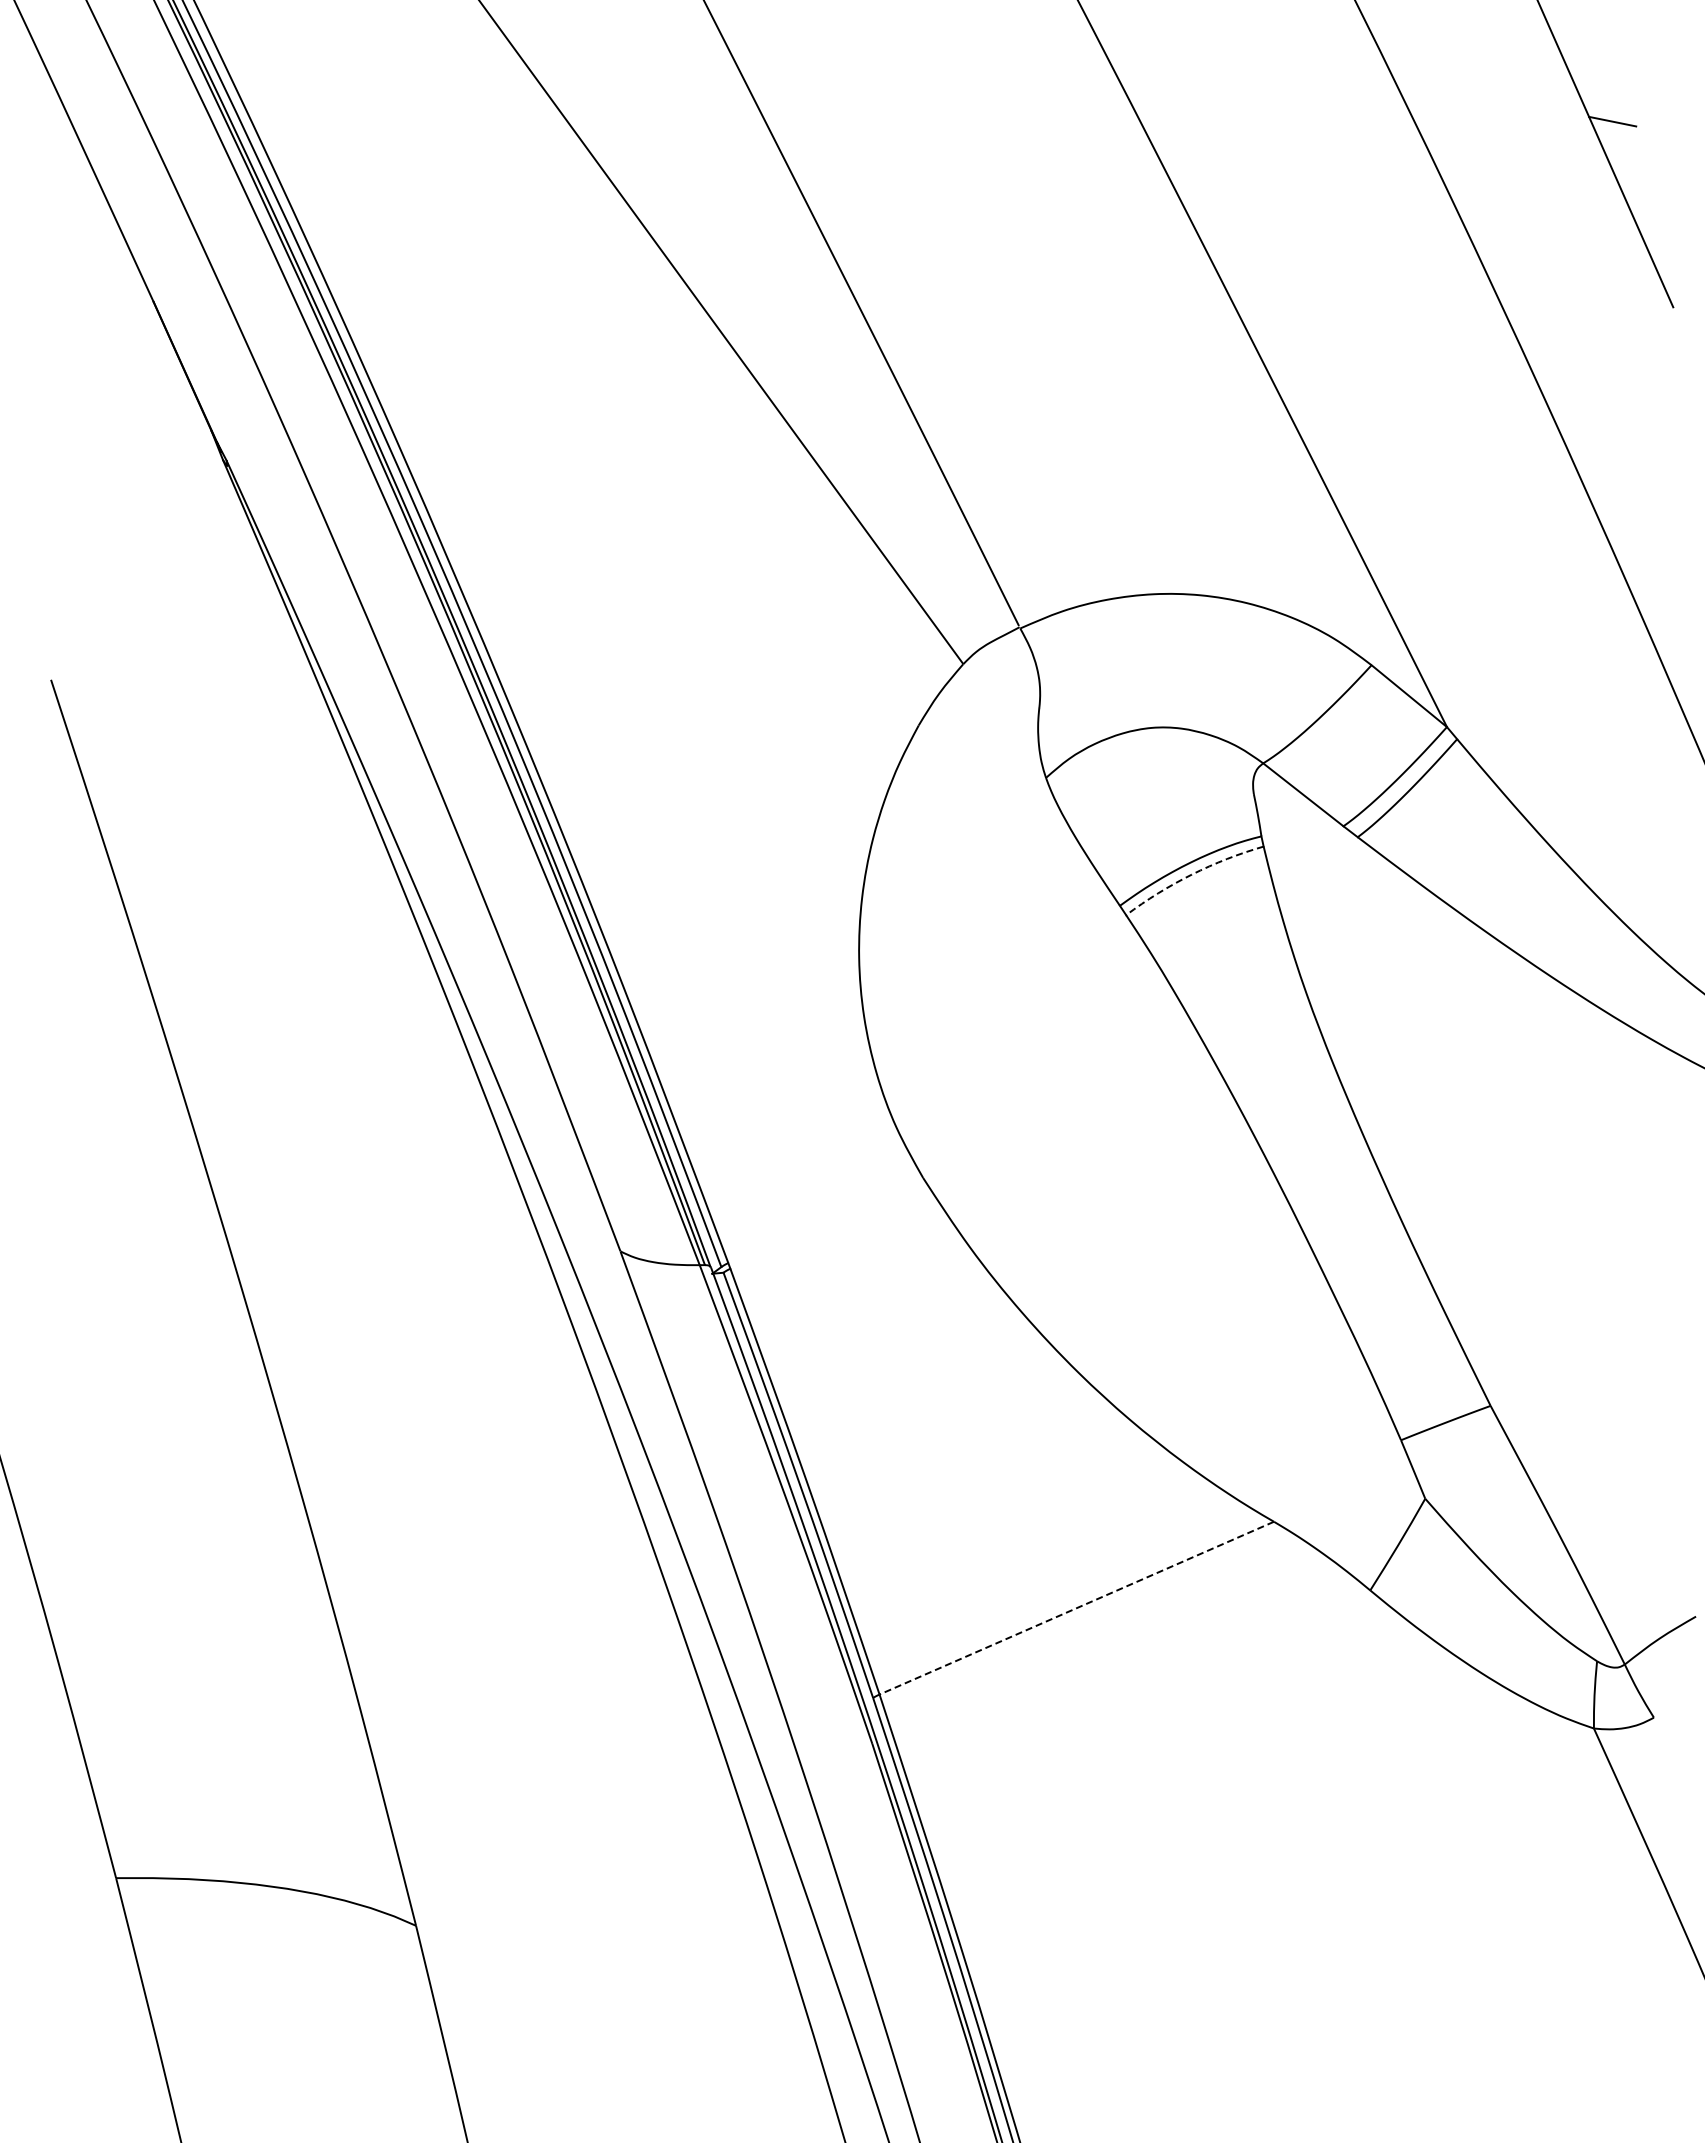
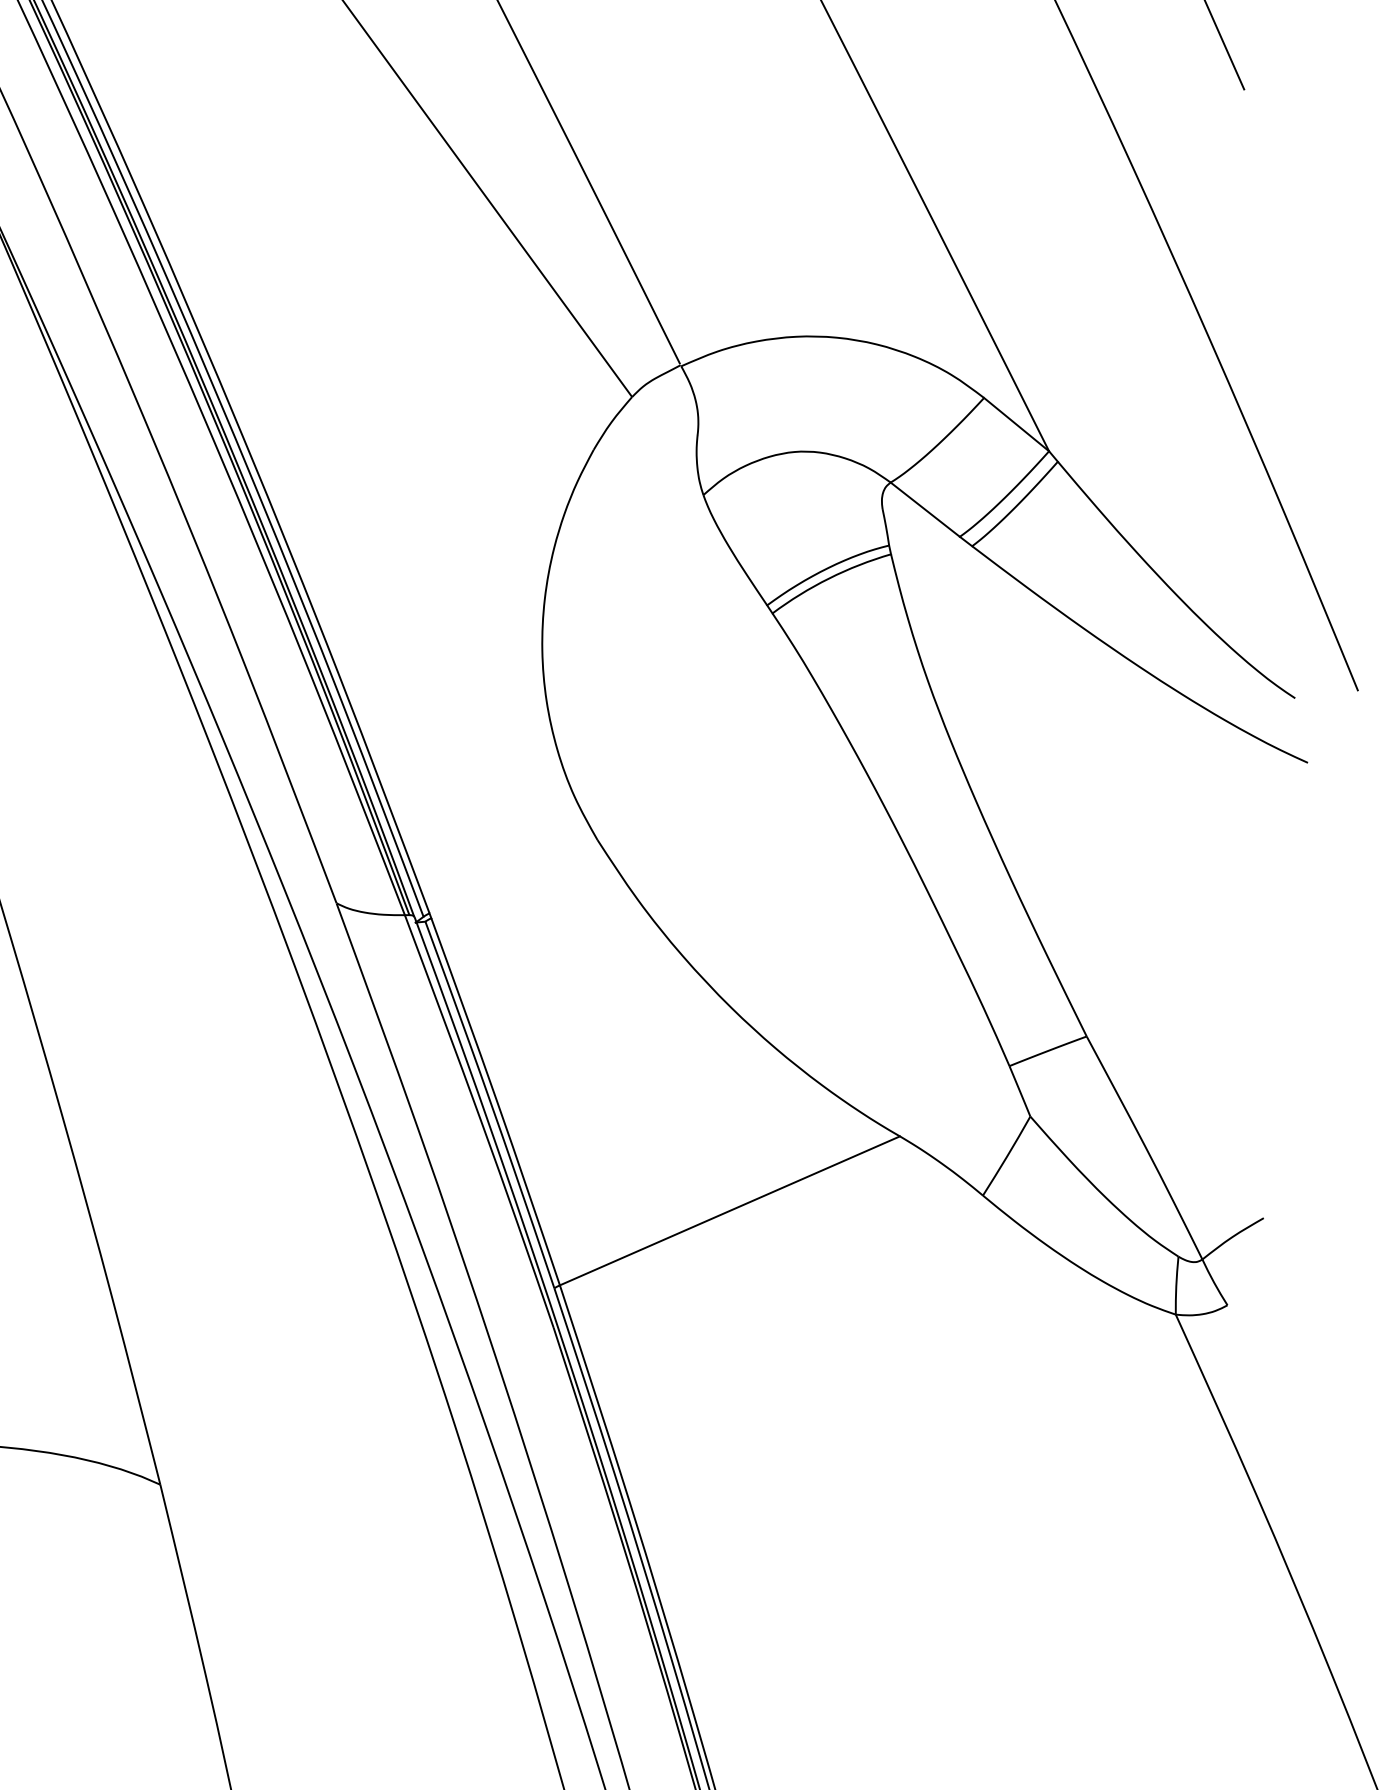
arc: (1191, 874) -> (828, 578), dashed -> solid
line: (1076, 1608) -> (729, 1211), dashed -> solid

